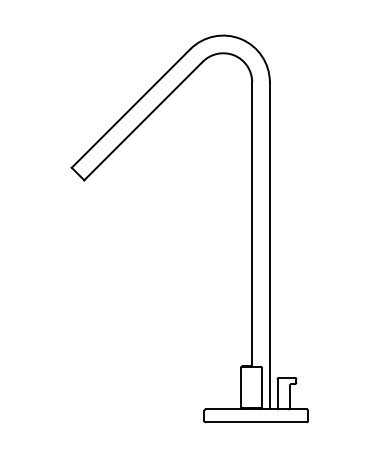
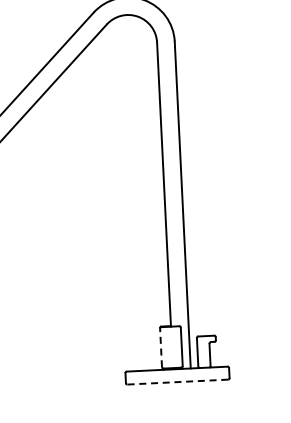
line: (241, 387) -> (161, 347), solid -> dashed
line: (255, 422) -> (177, 382), solid -> dashed

